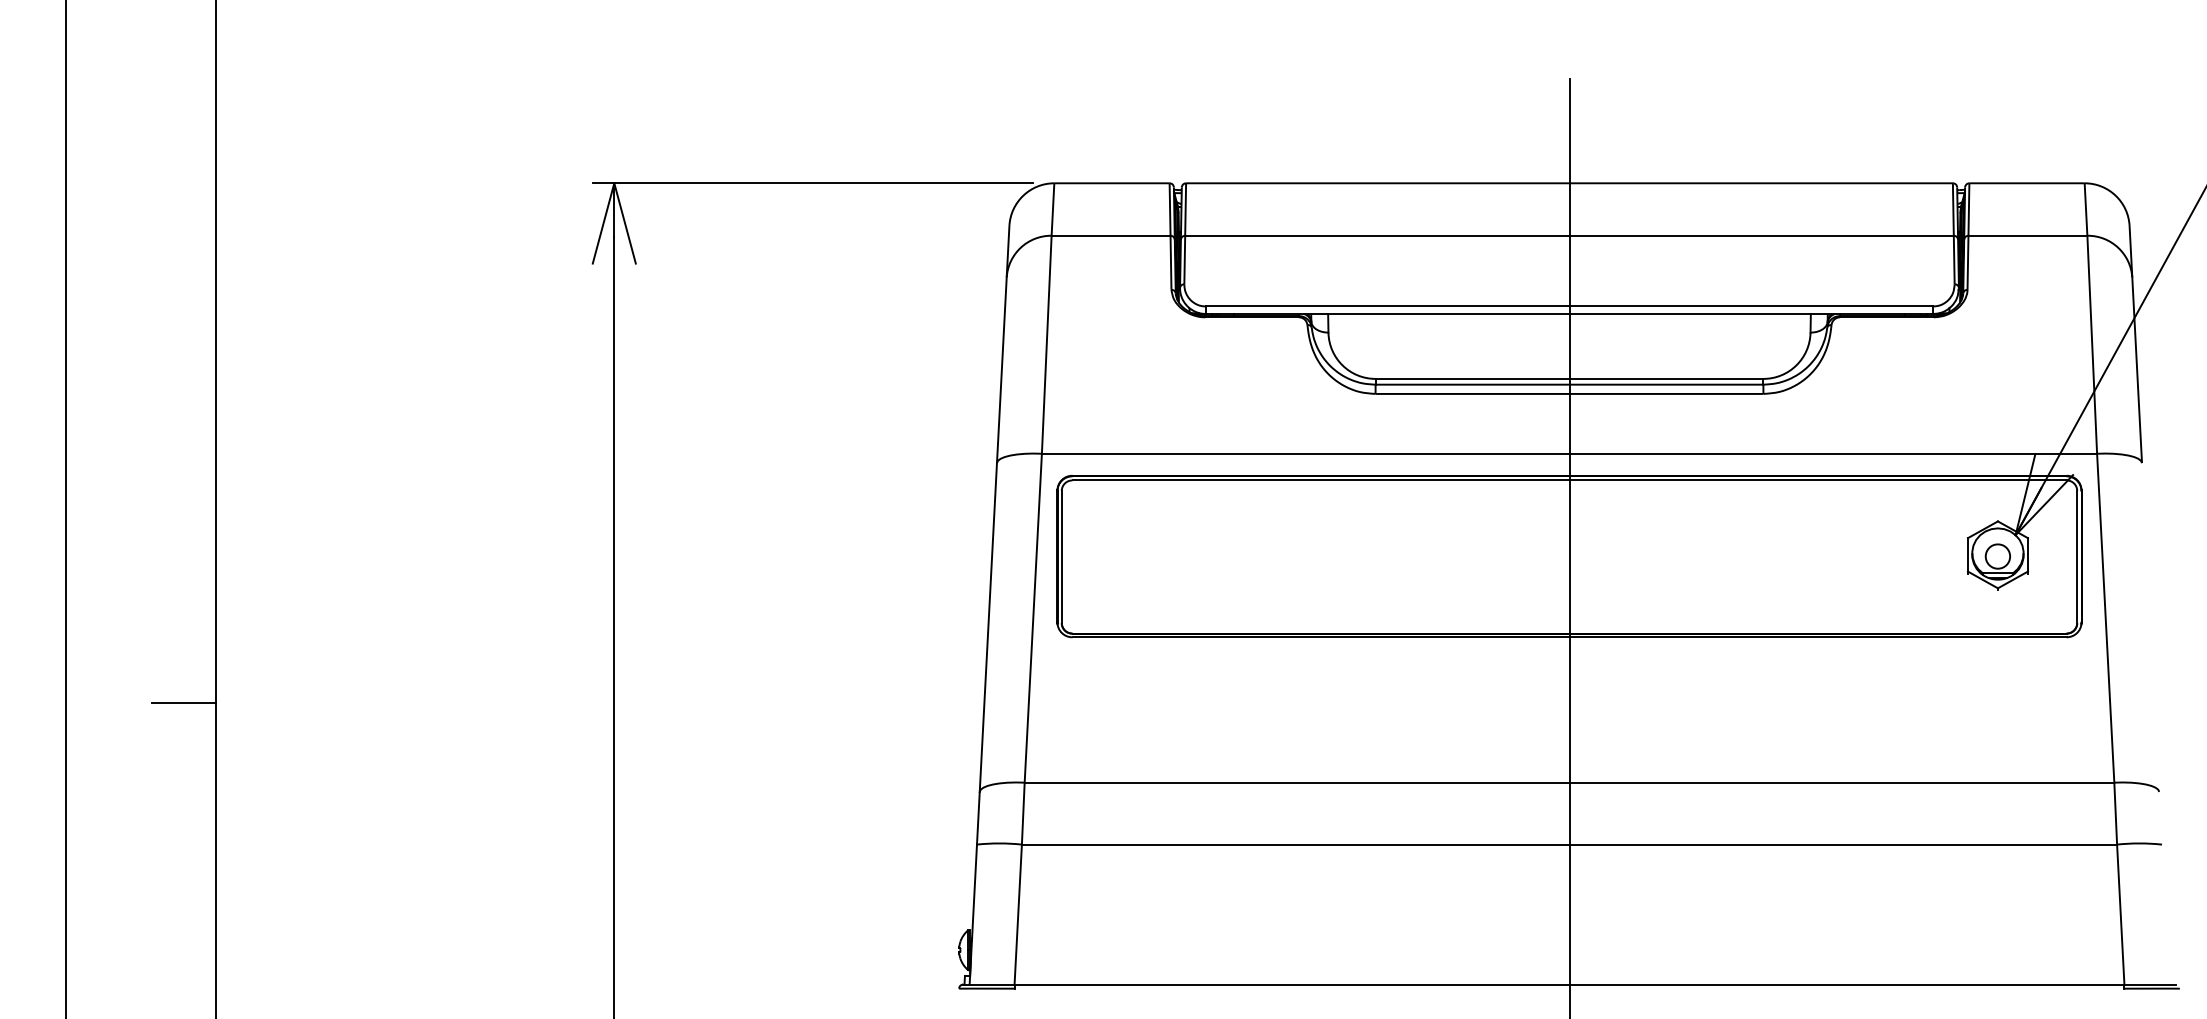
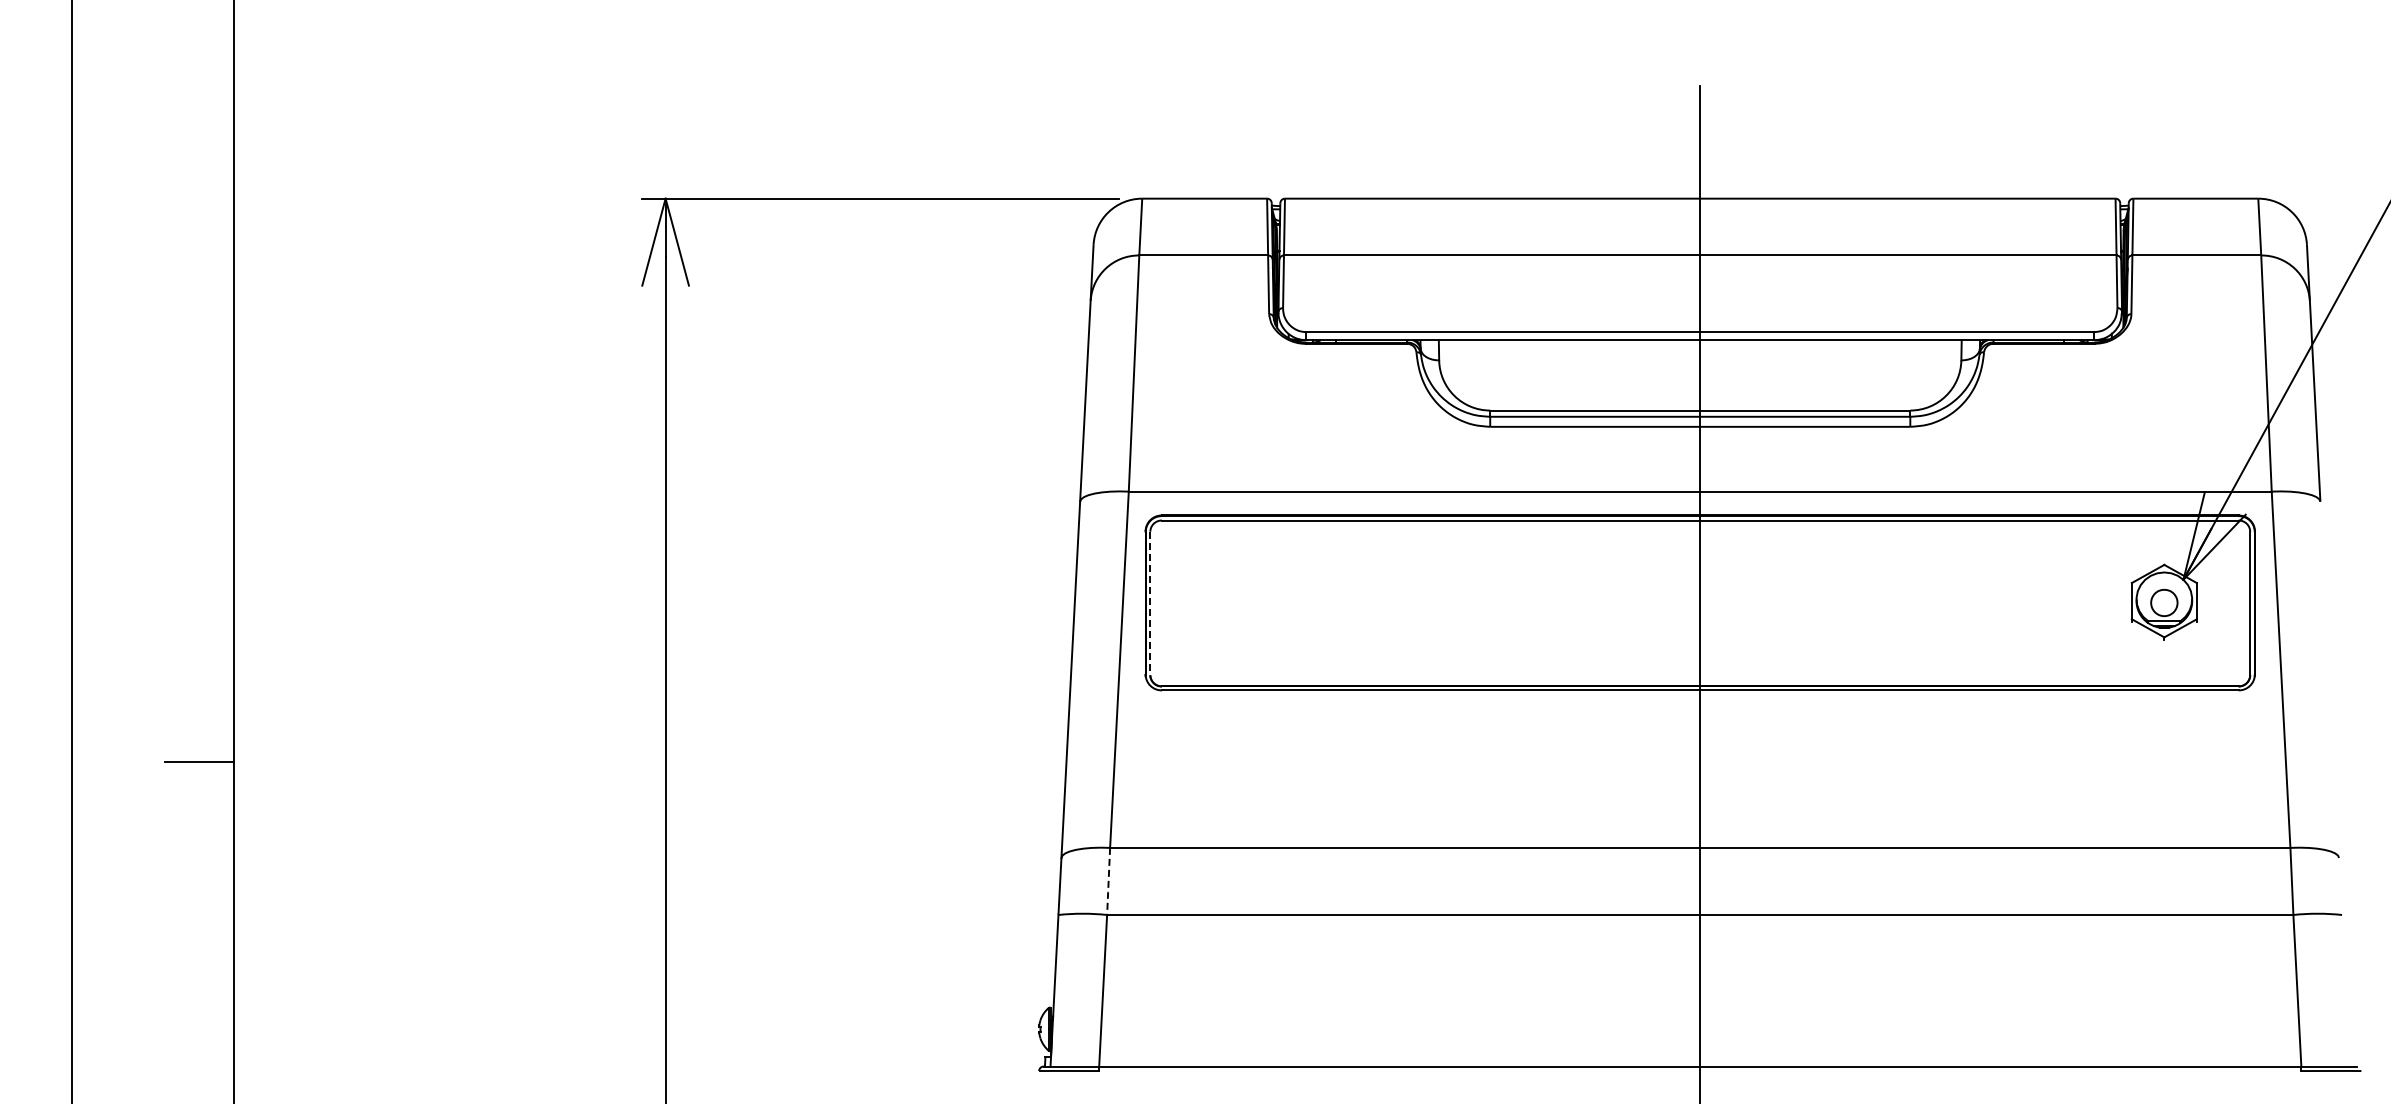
line: (1061, 557) -> (1150, 603), solid -> dashed
line: (1023, 813) -> (1108, 881), solid -> dashed

